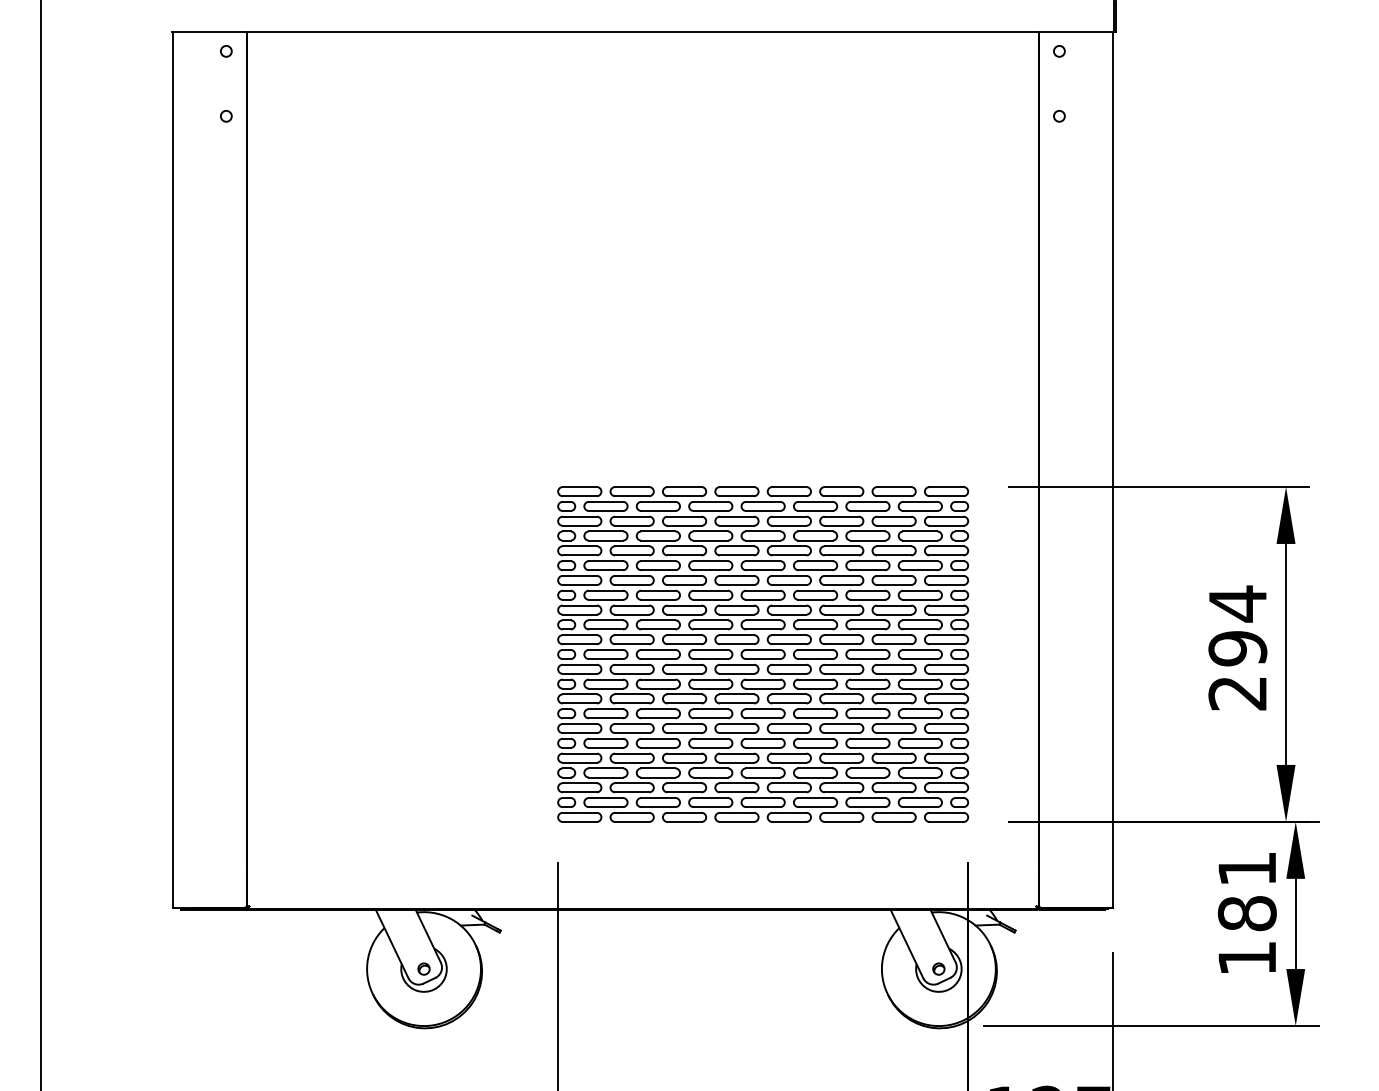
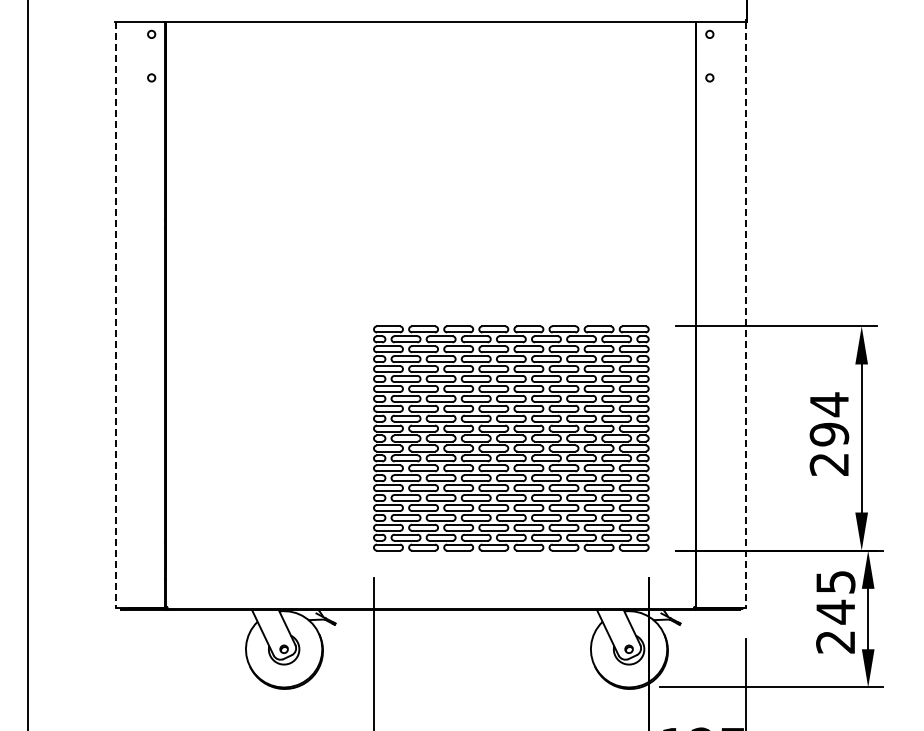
line: (172, 470) -> (115, 315), solid -> dashed
line: (1112, 470) -> (745, 315), solid -> dashed
text: (1246, 914) -> (835, 612), 181 -> 245

